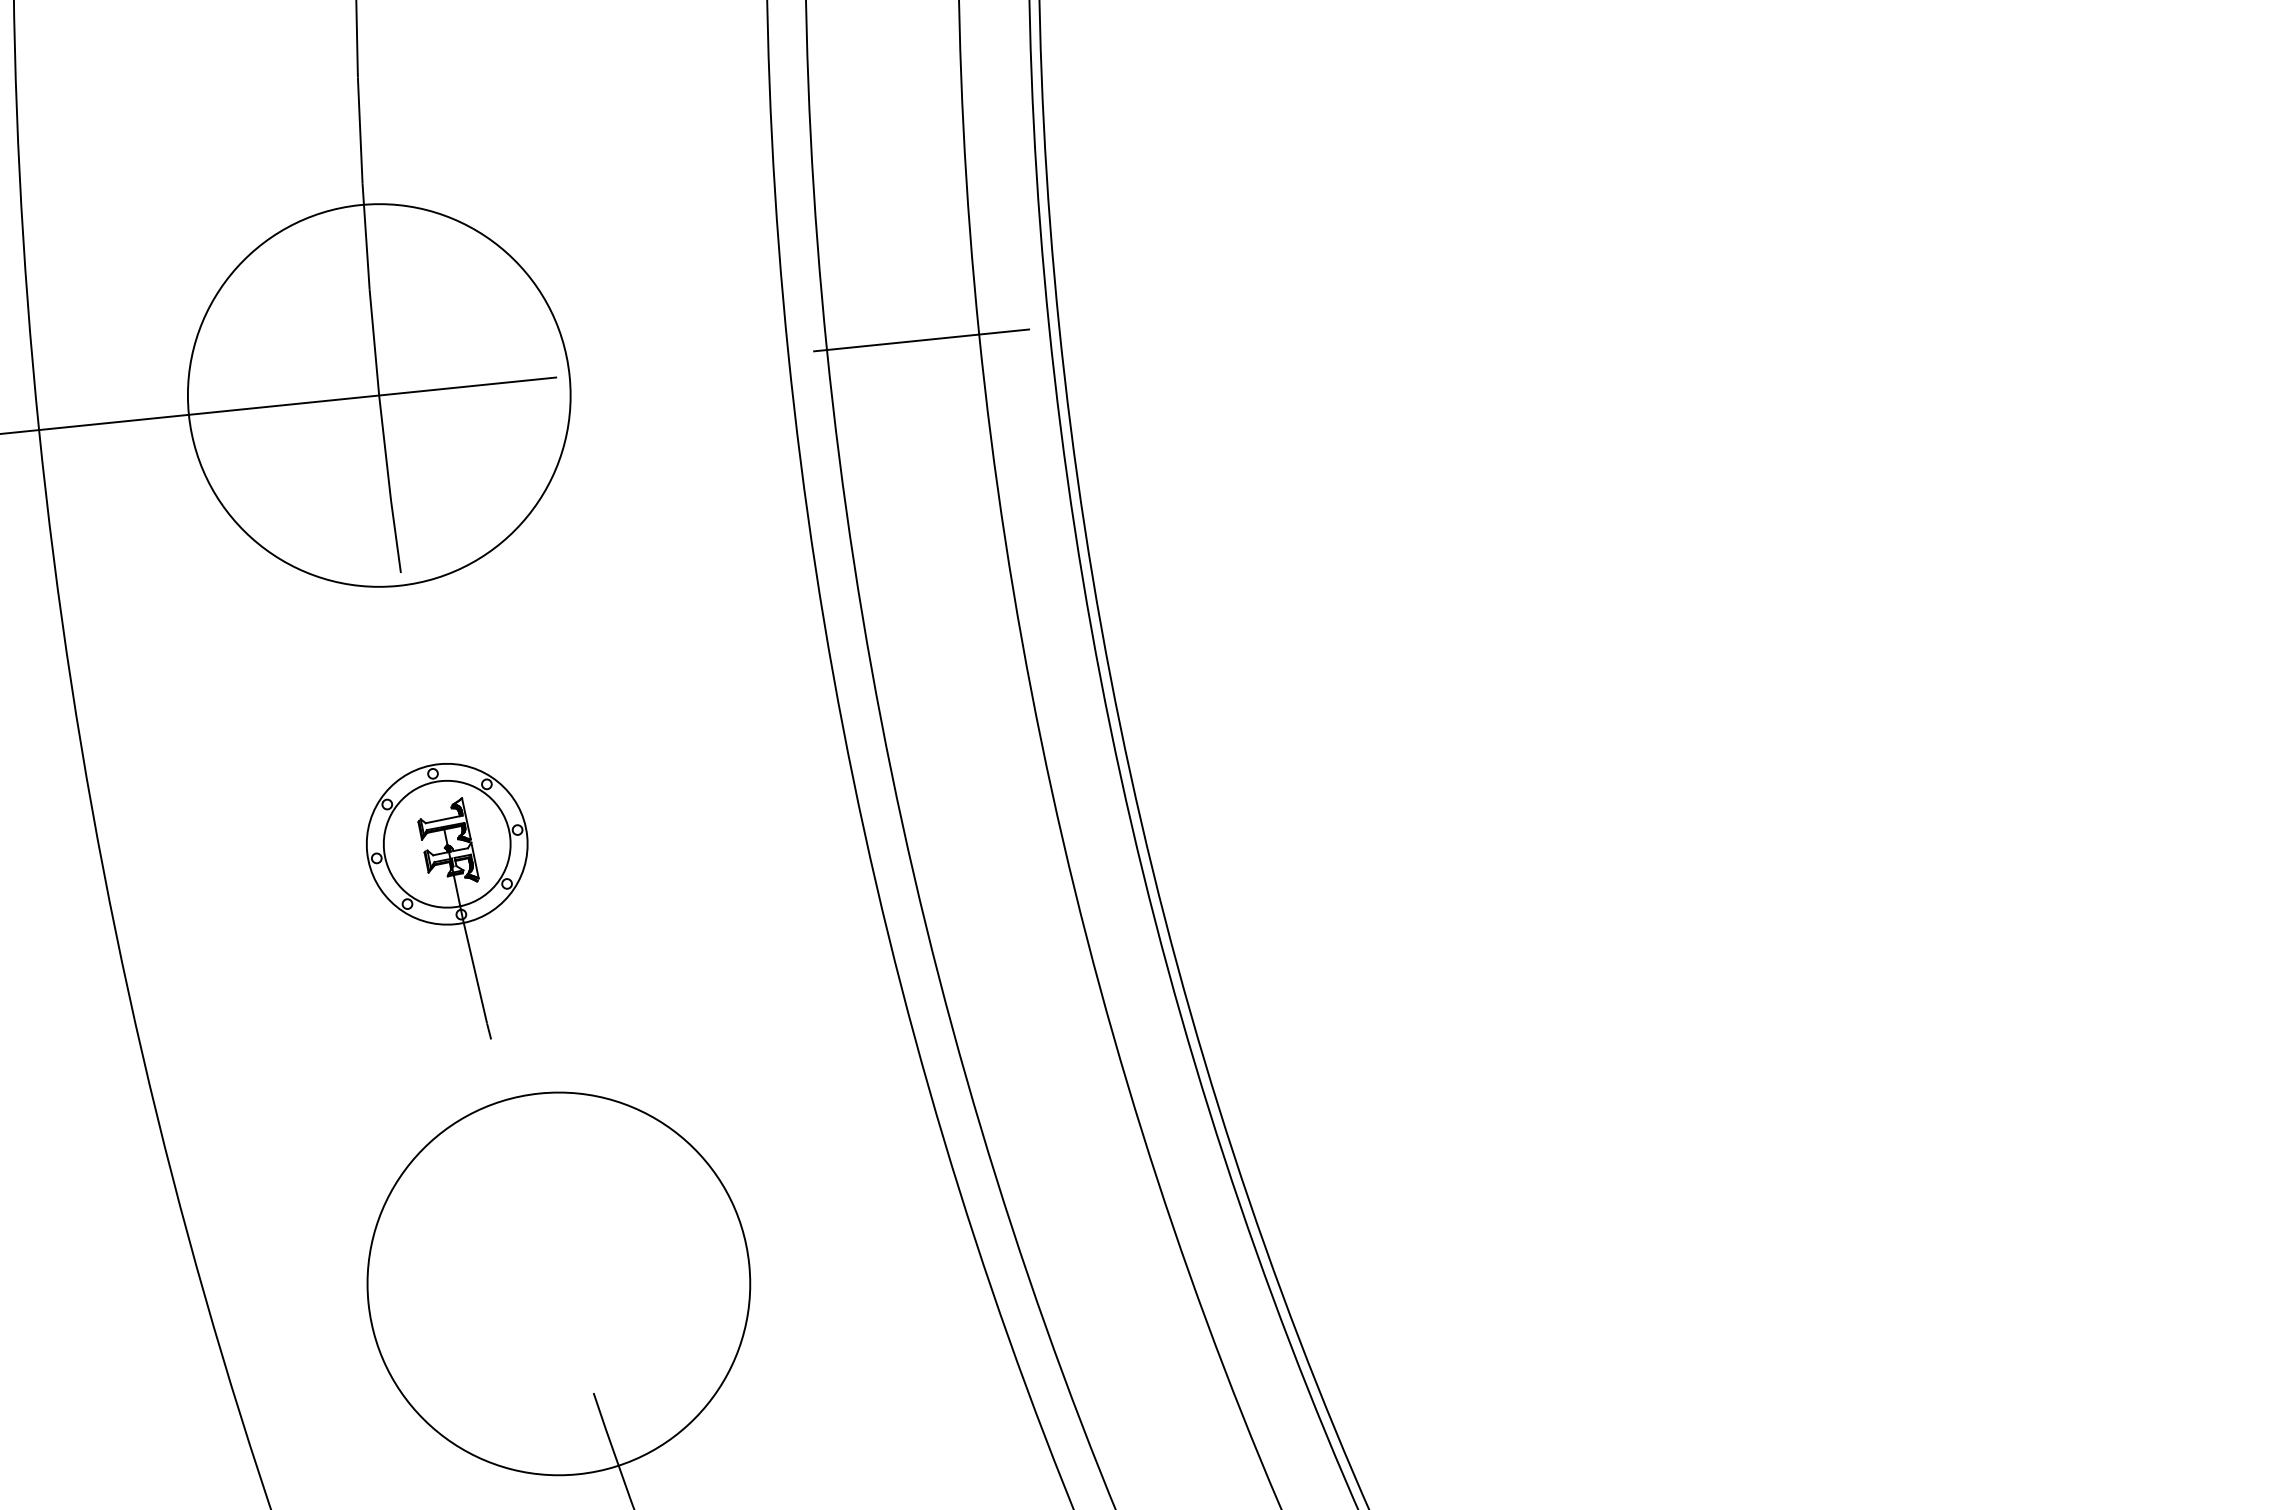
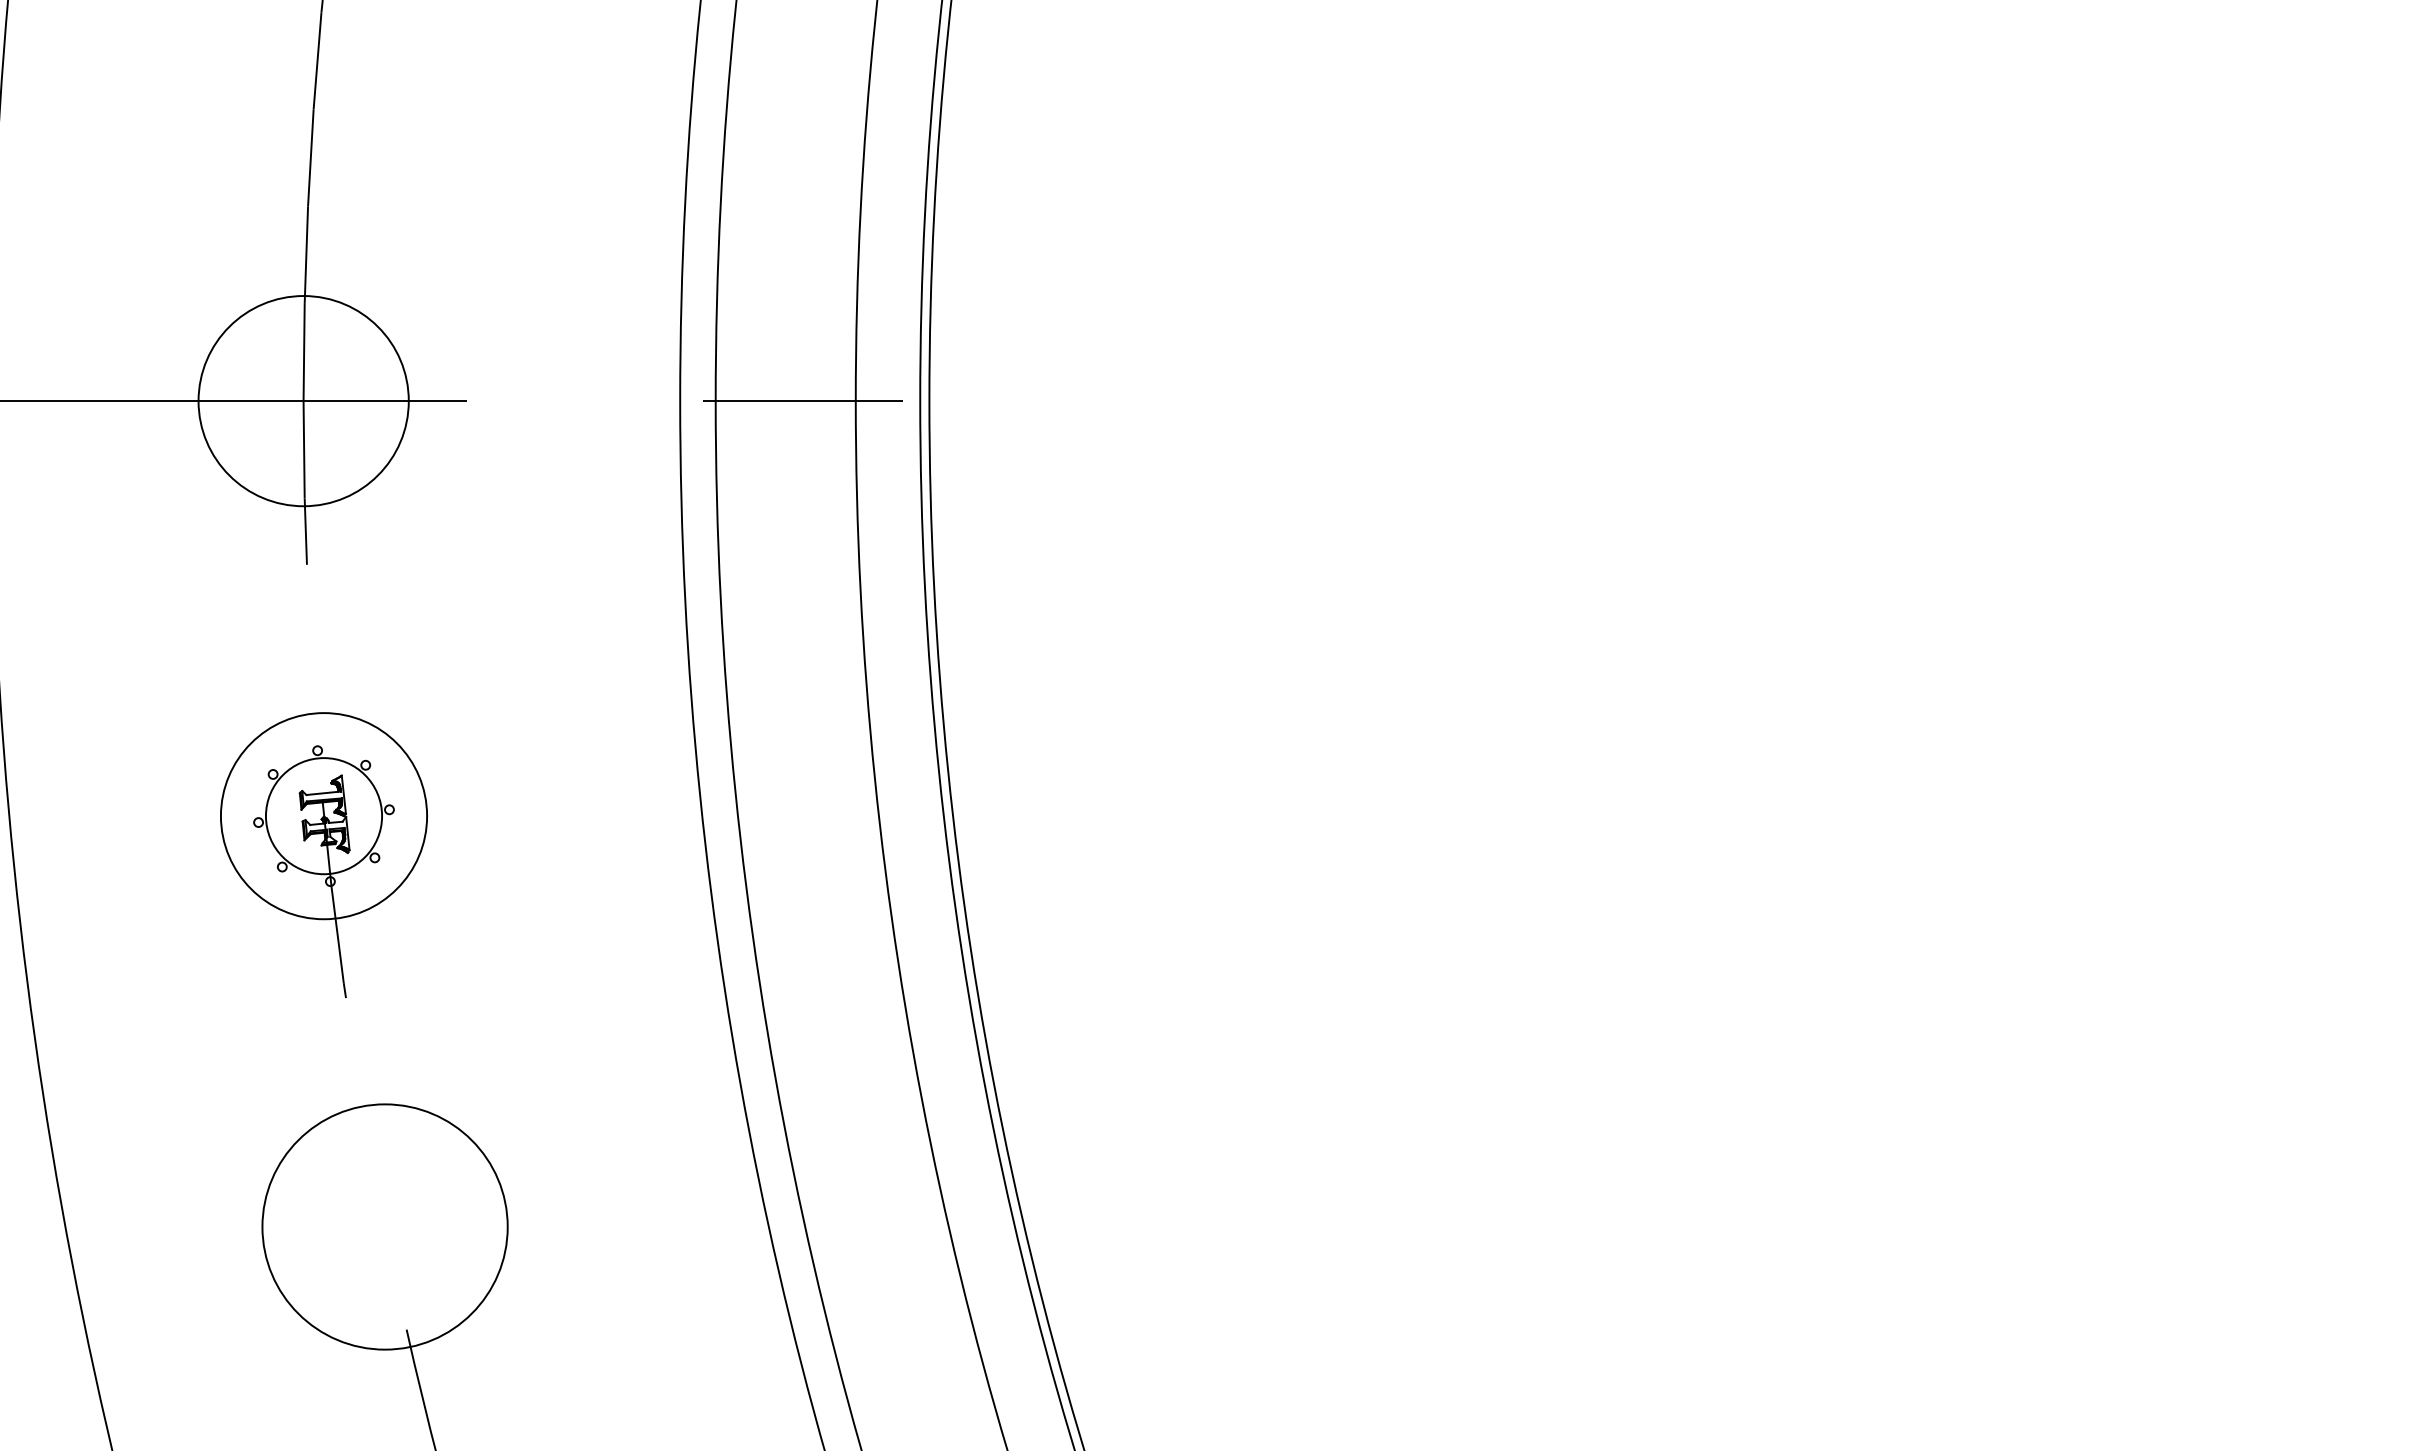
circle: (379, 394) -> (303, 400), size x0.6
circle: (446, 843) -> (323, 815), size x1.4
circle: (558, 1283) -> (384, 1226), size x0.7

